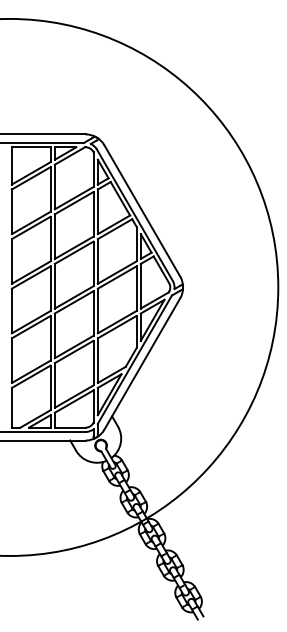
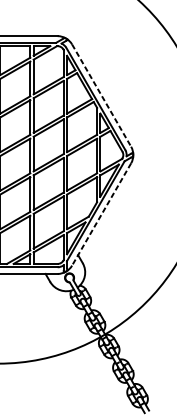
line: (142, 210) -> (101, 95), solid -> dashed
line: (142, 364) -> (101, 214), solid -> dashed

